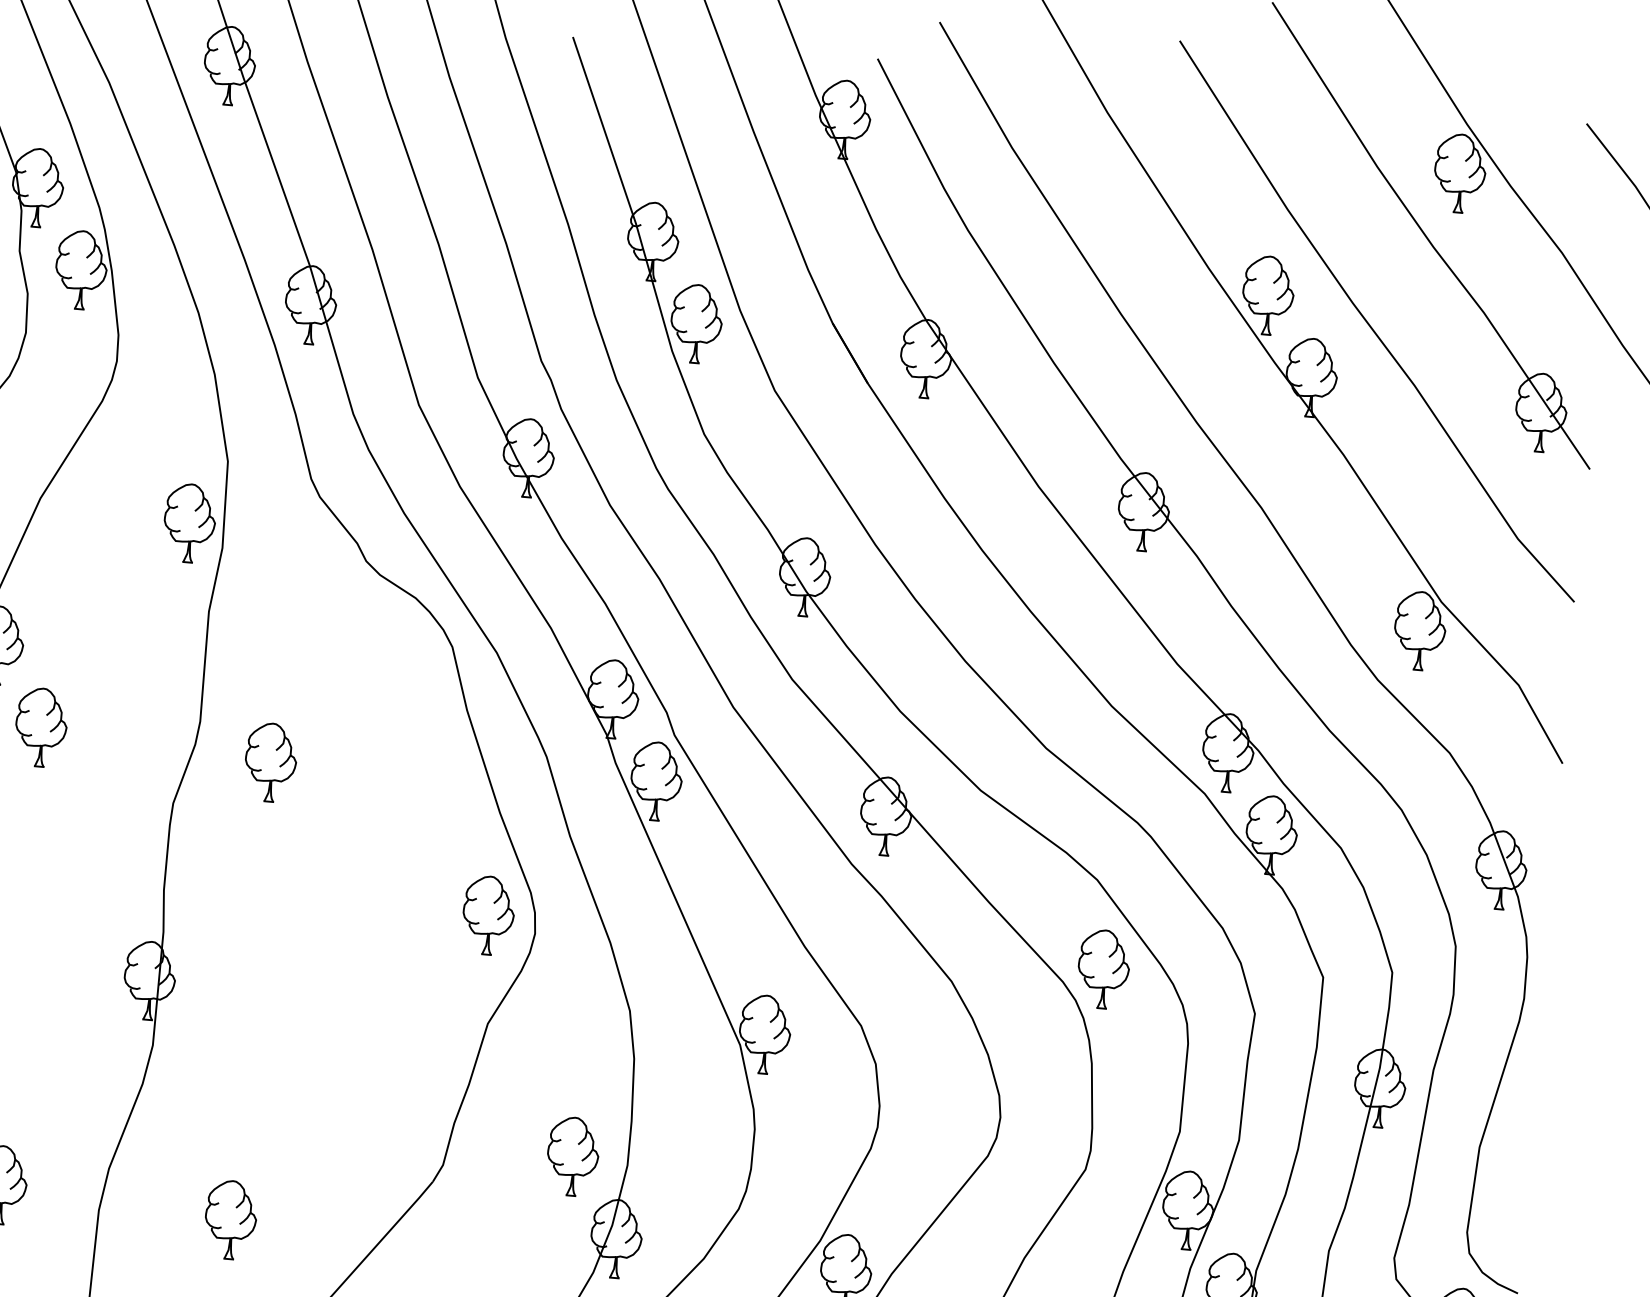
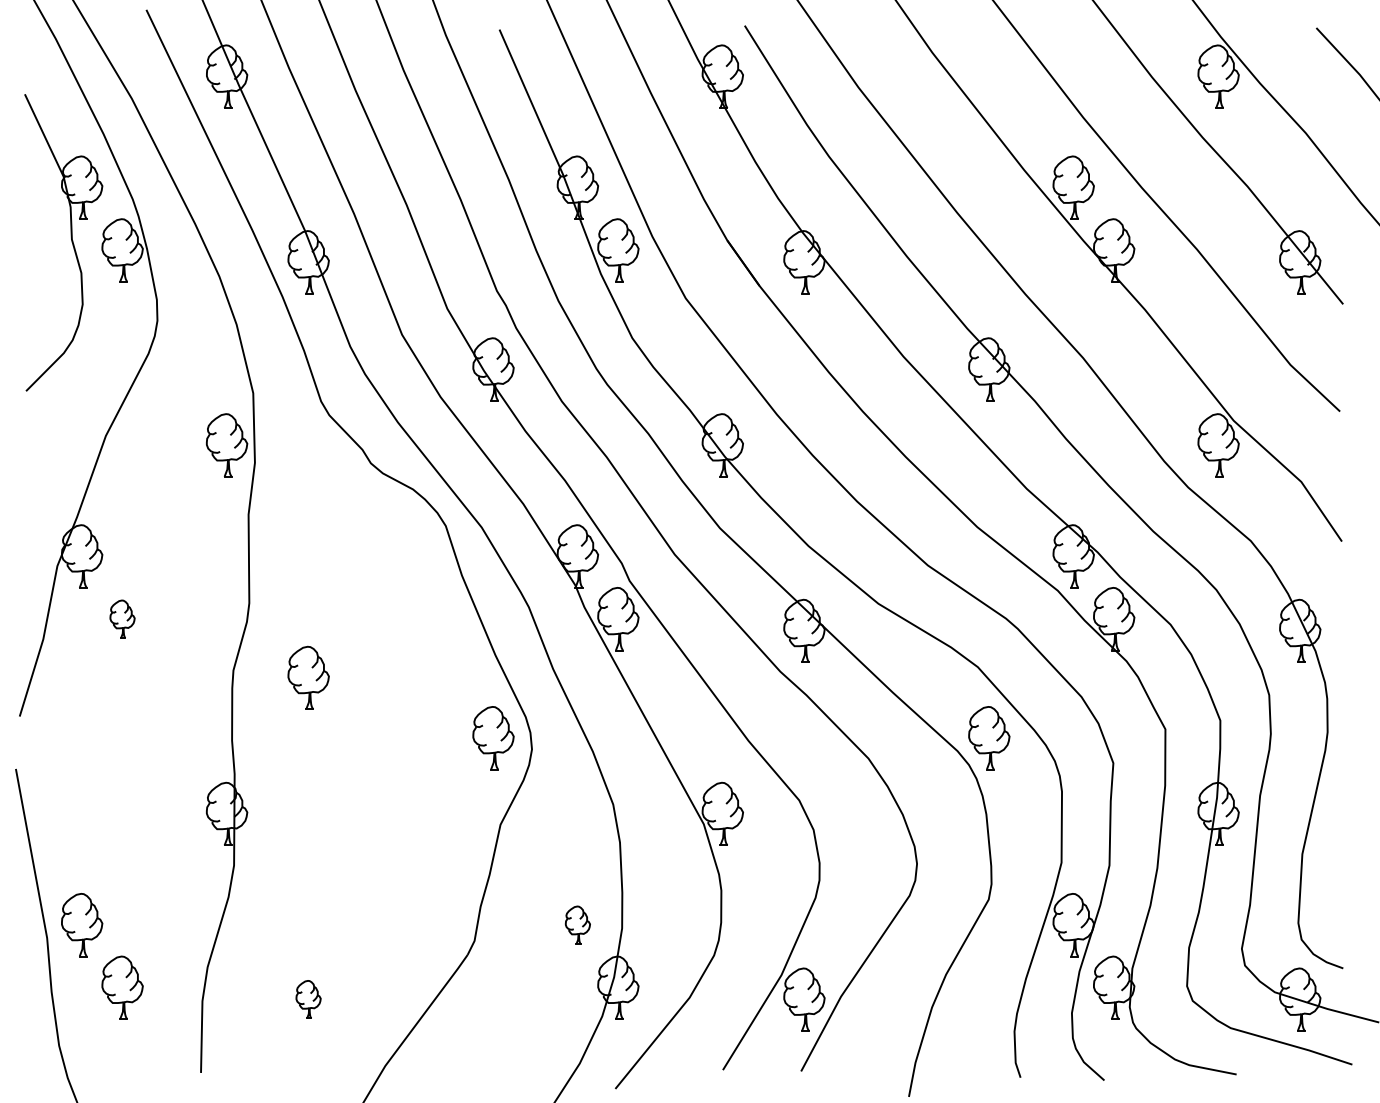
part: (41, 728) -> (122, 619), size x0.6
part: (270, 761) -> (308, 677), moved
part: (572, 1157) -> (577, 925), size x0.6
part: (230, 1219) -> (308, 999), size x0.6

